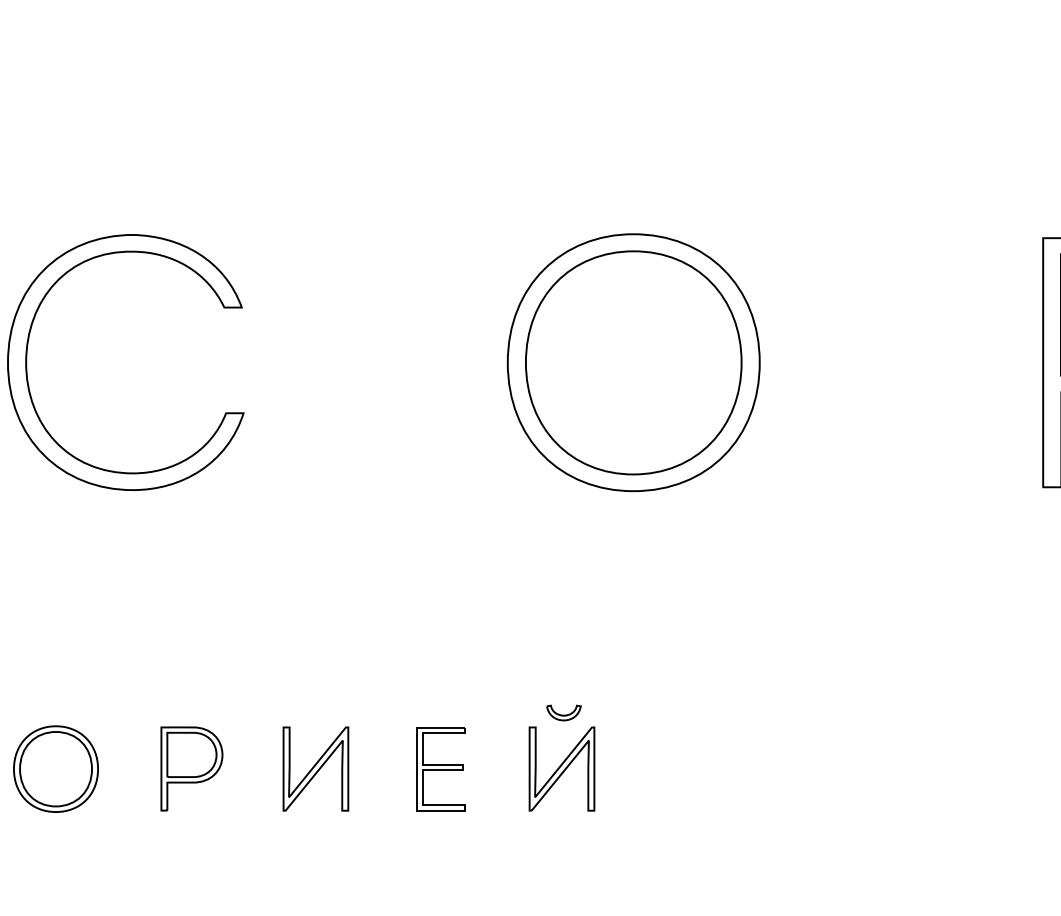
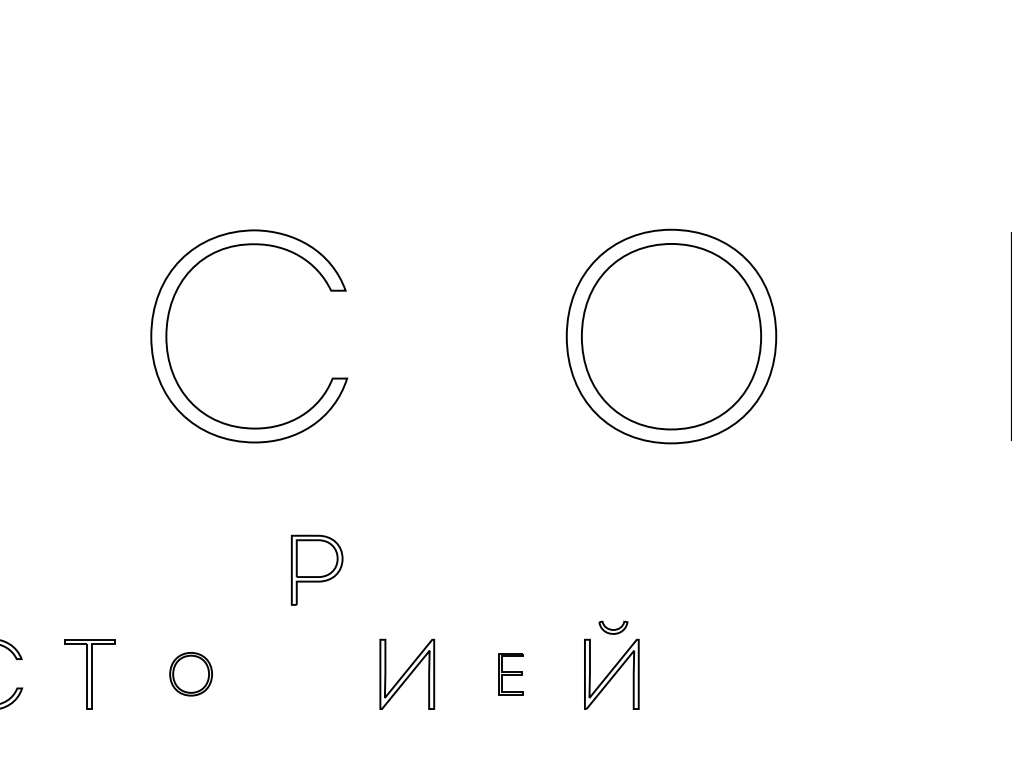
part: (55, 768) -> (190, 673), size x0.6
part: (191, 768) -> (316, 569), moved
part: (440, 769) -> (510, 674), size x0.6

